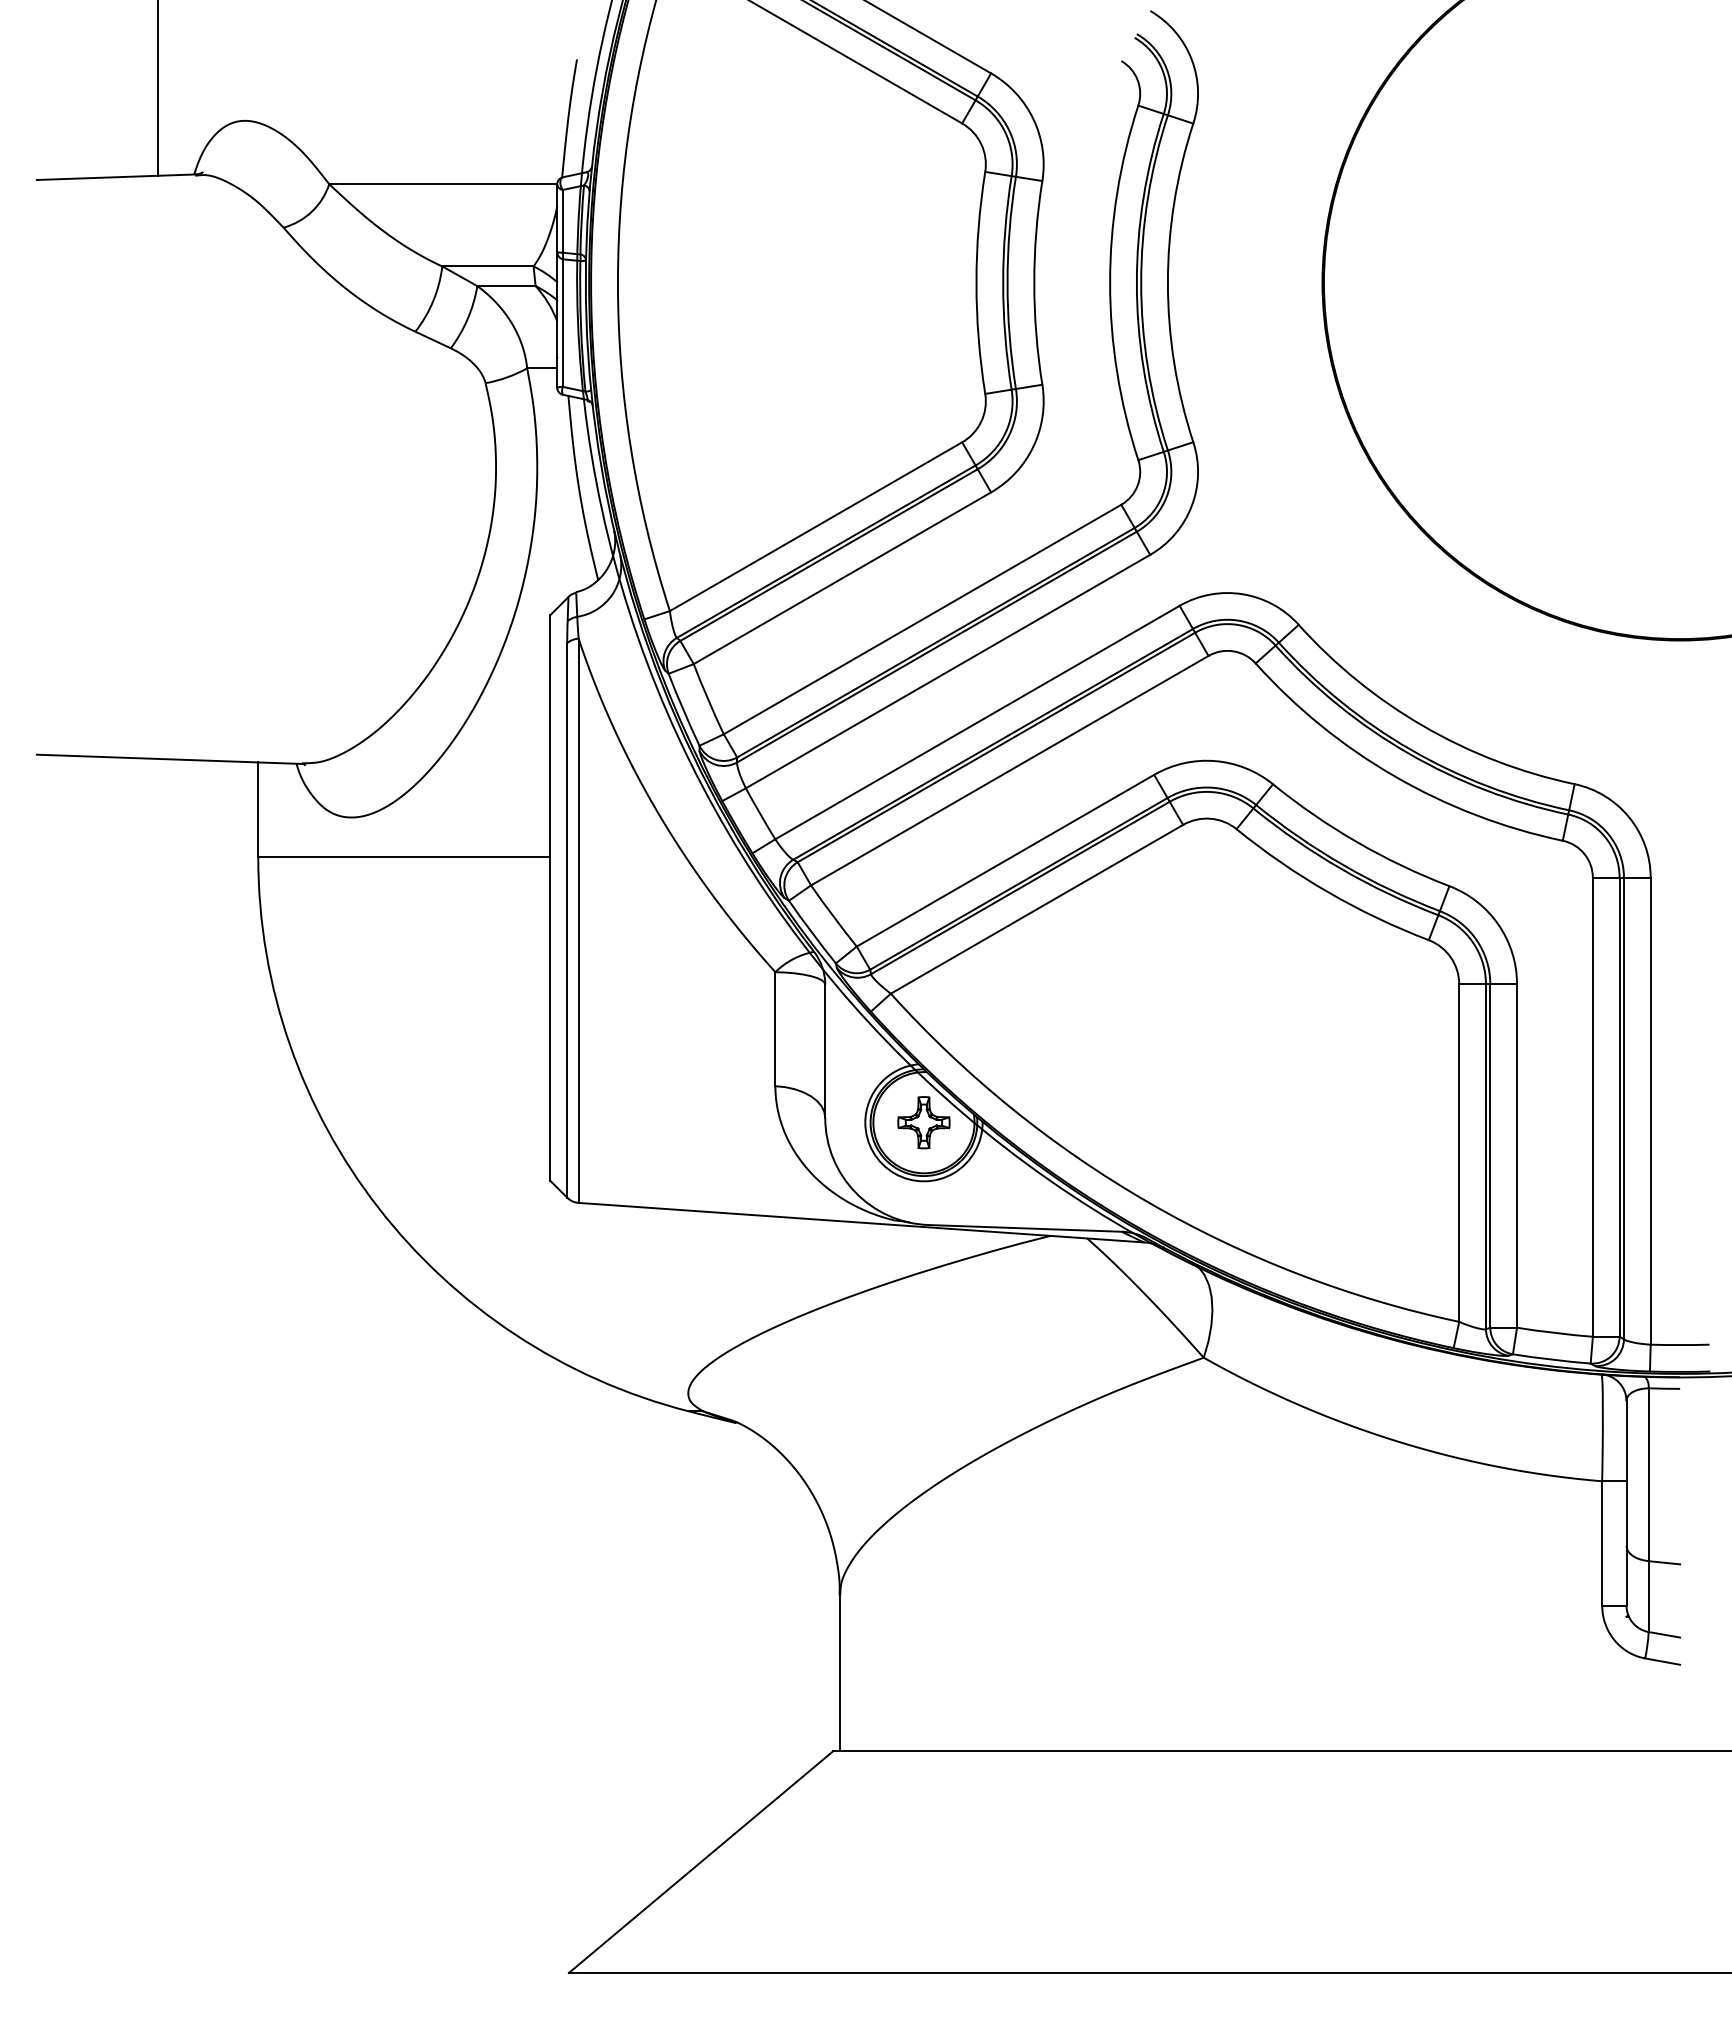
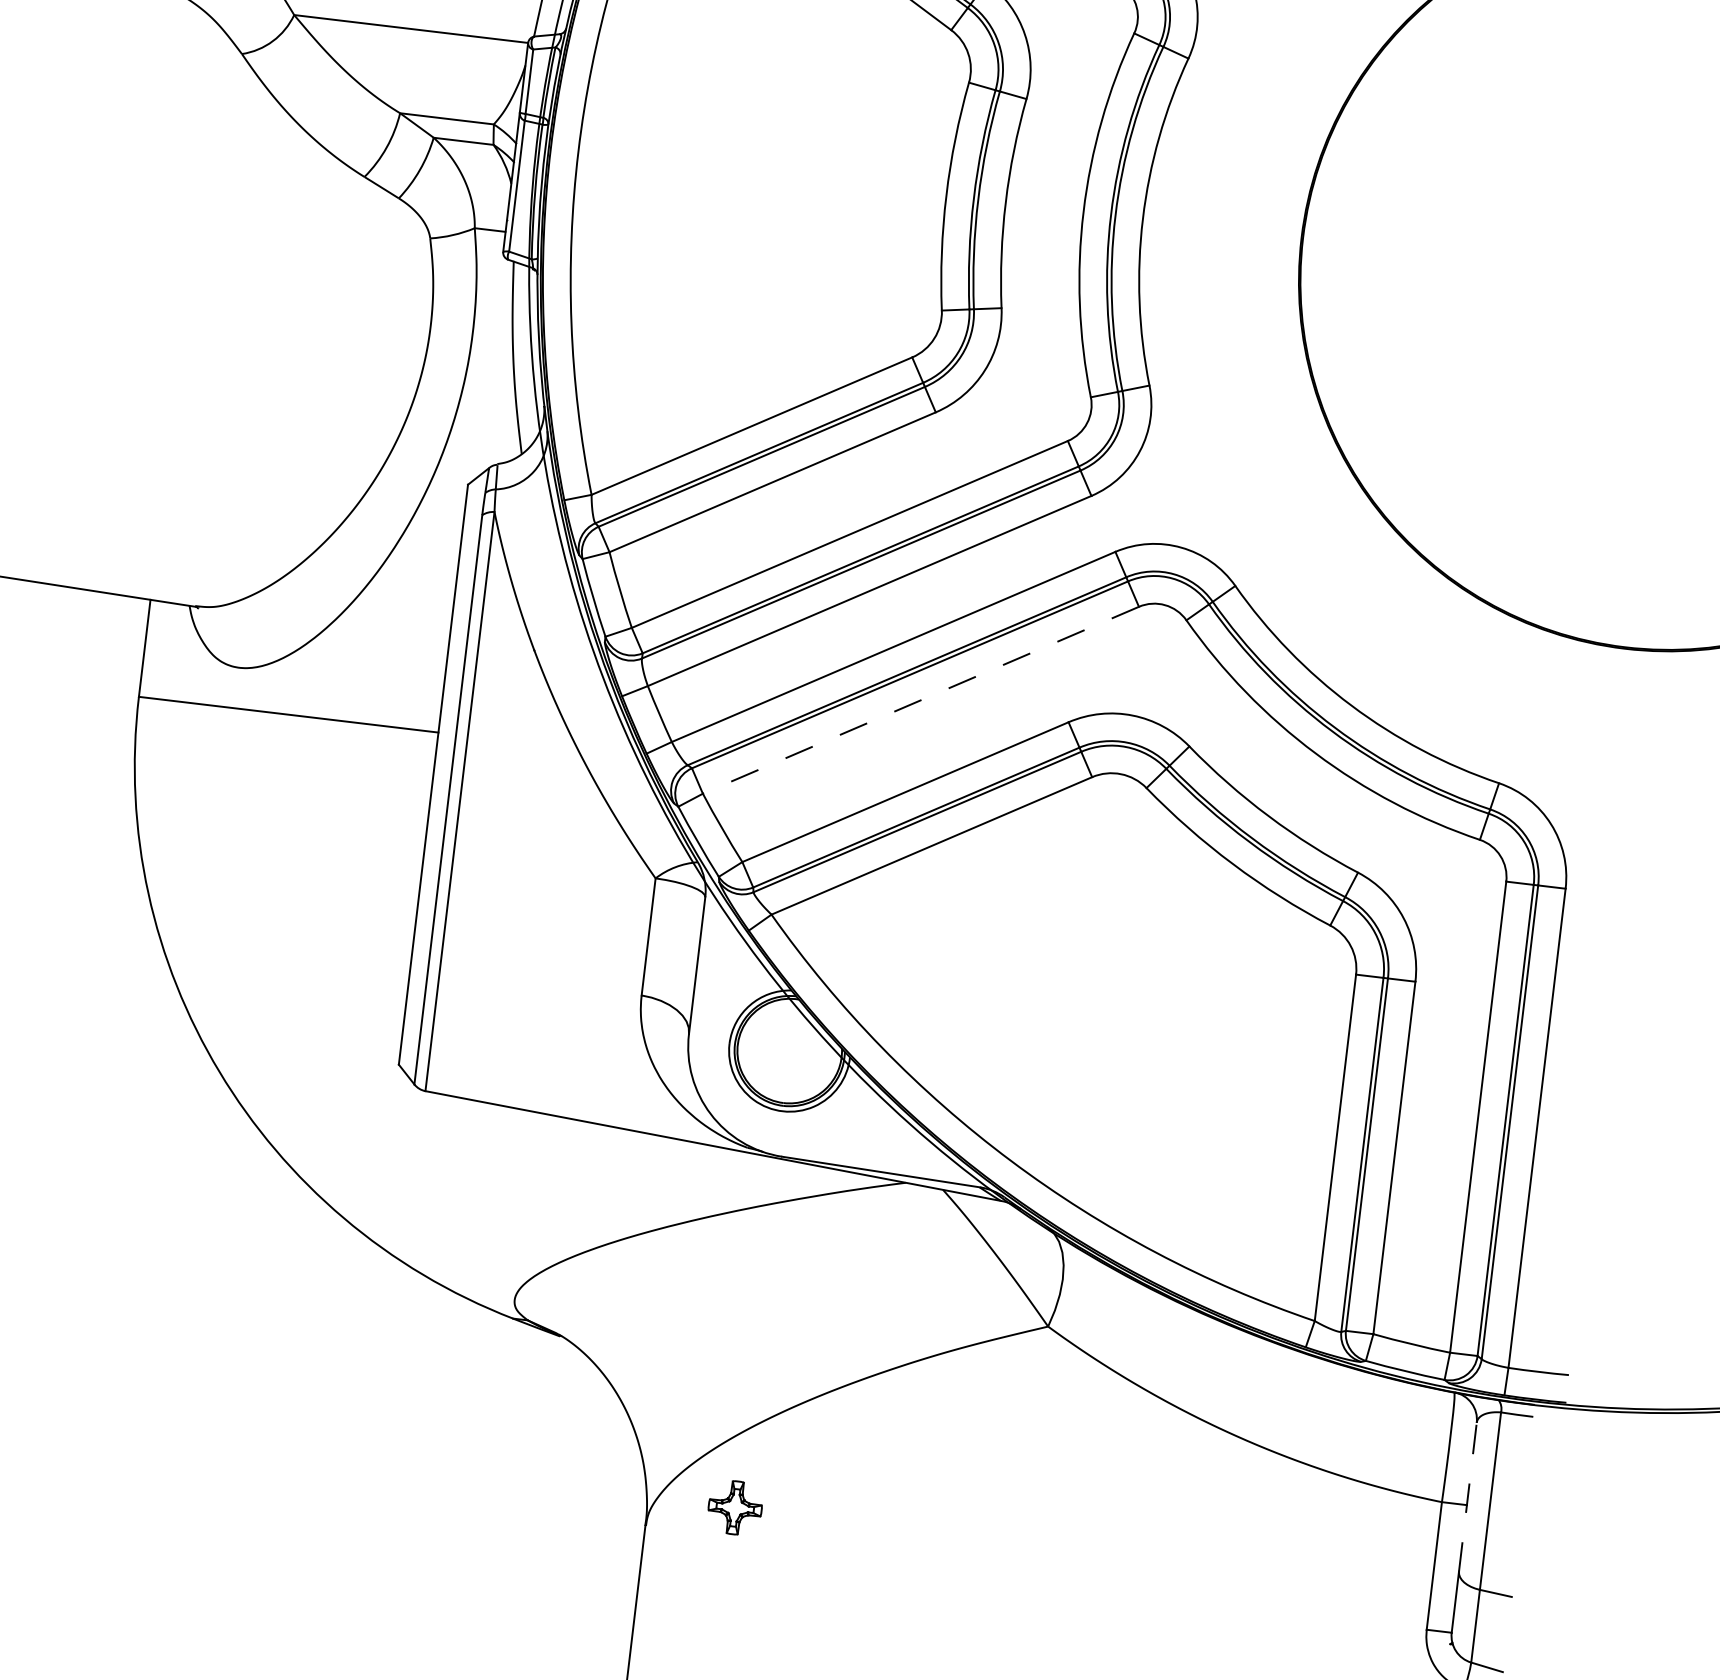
line: (1009, 770) -> (920, 700), solid -> dashed
part: (923, 1122) -> (734, 1507), moved
line: (1626, 1473) -> (1467, 1497), solid -> dashed

